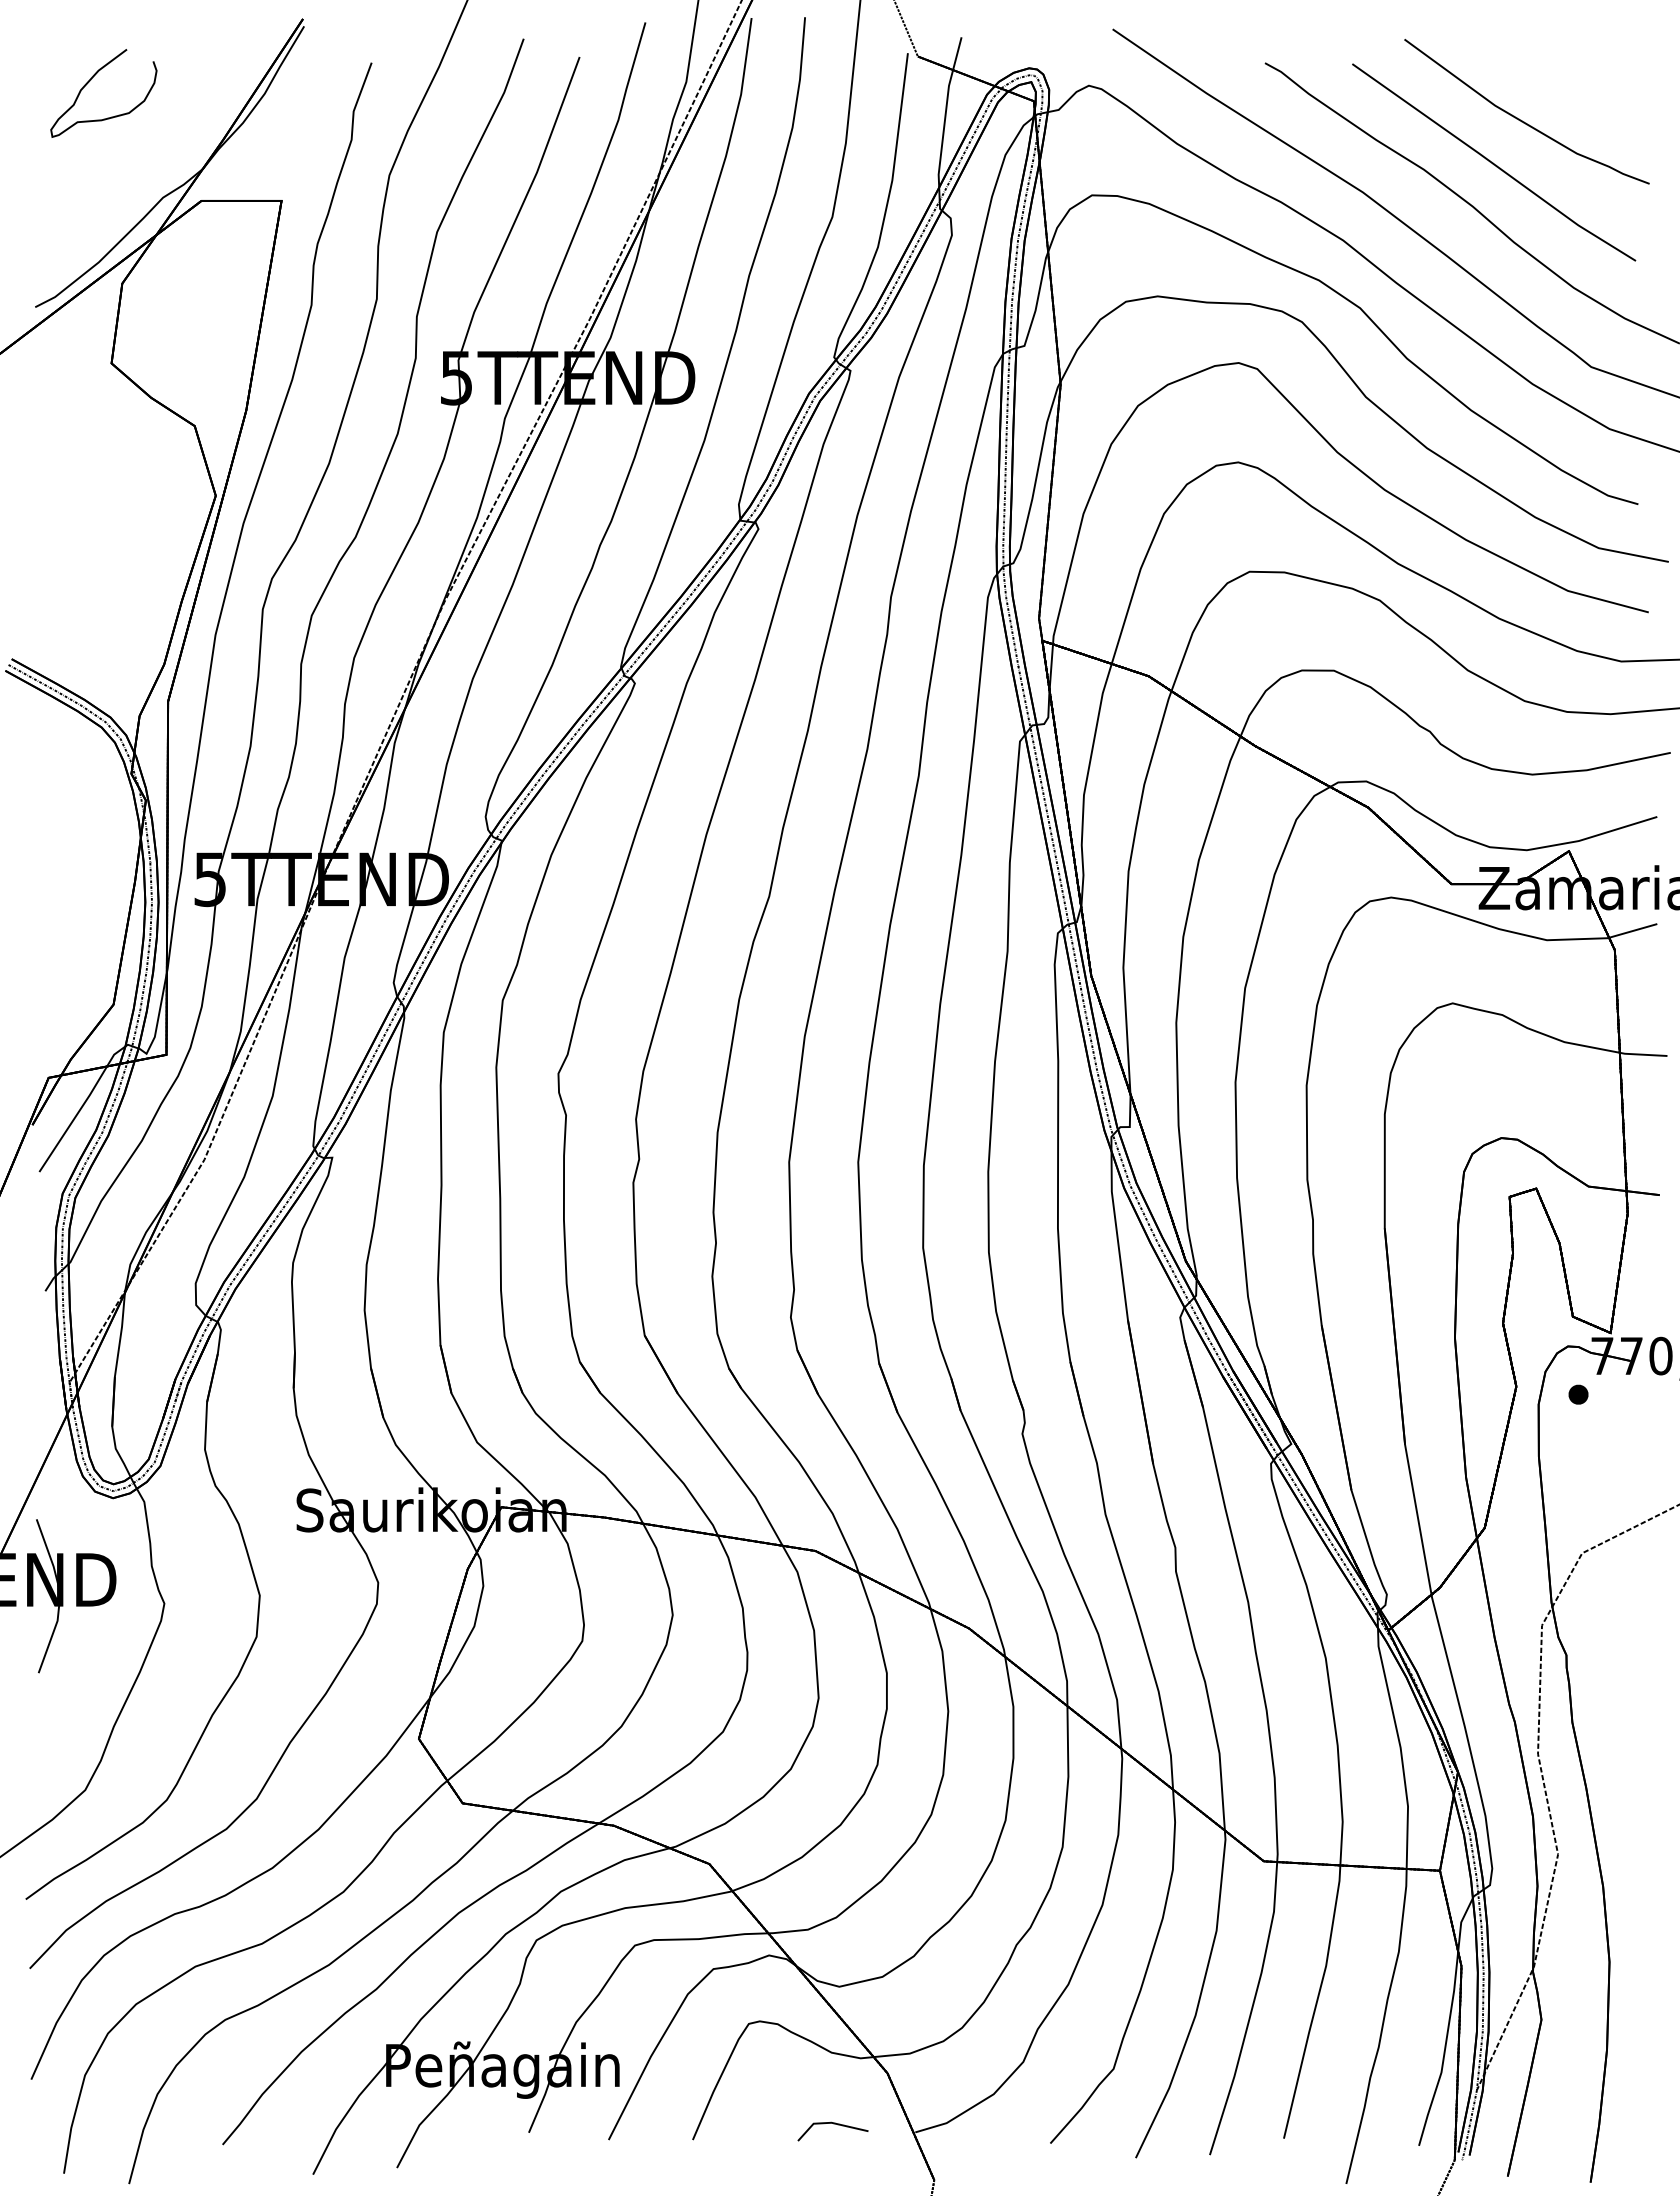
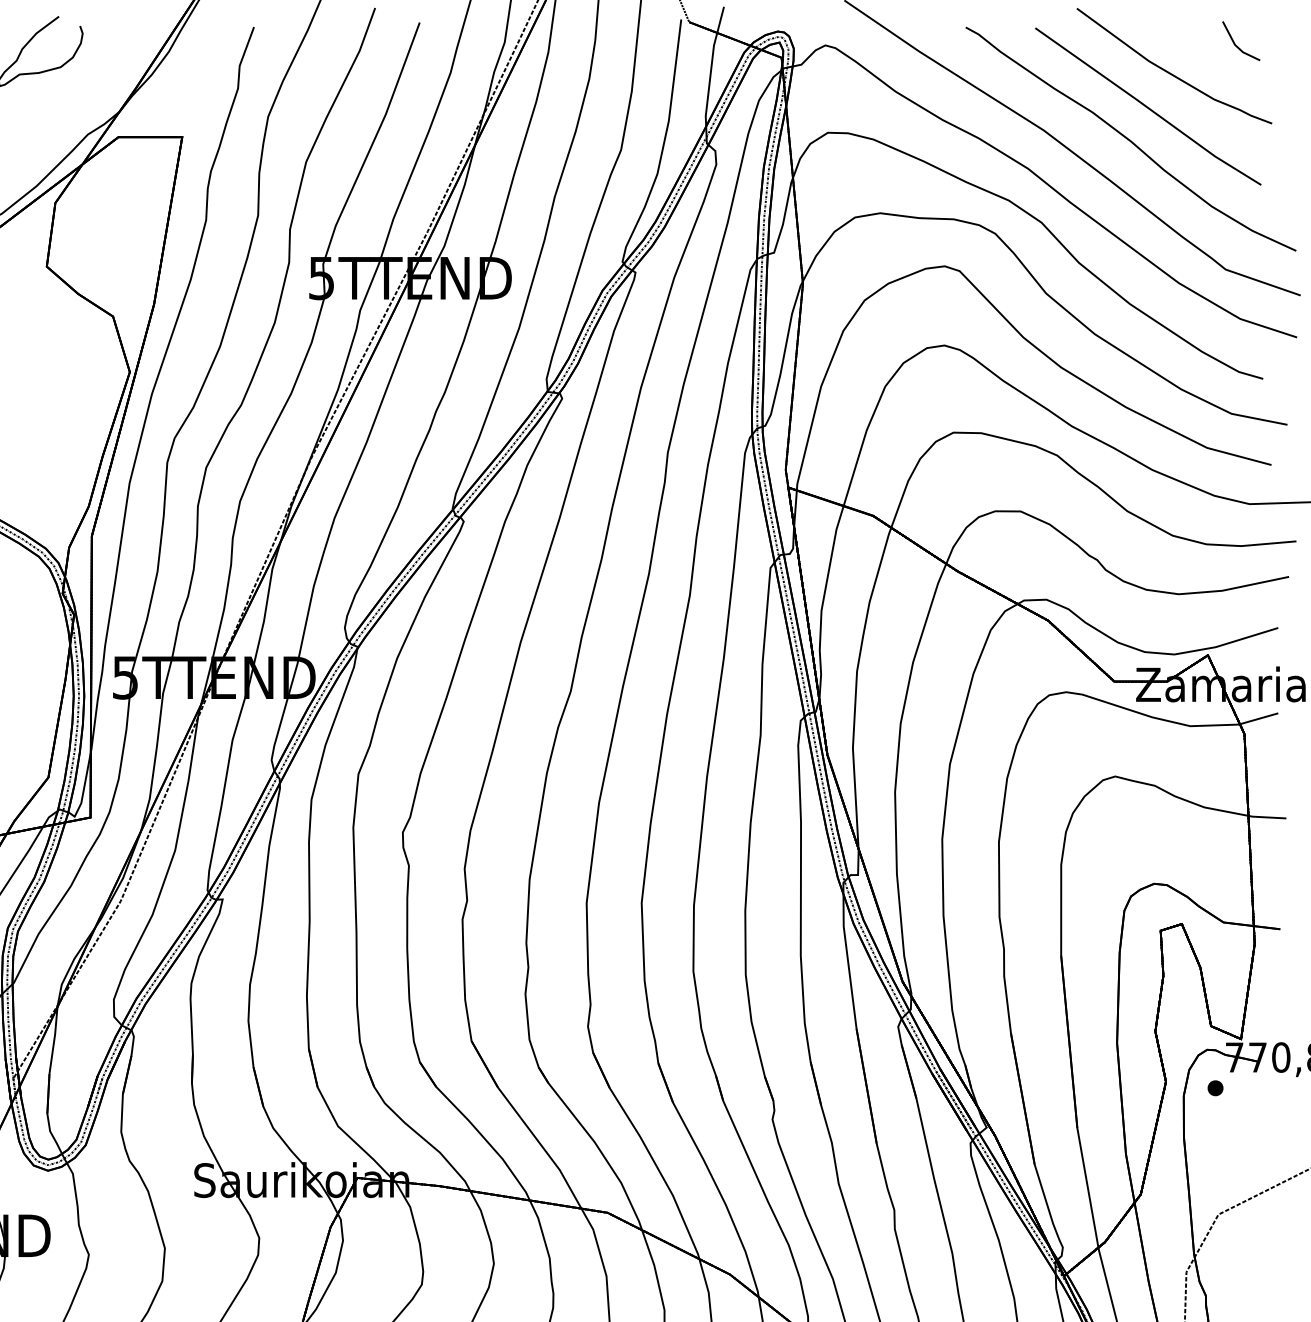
line: (1603, 83) -> (1235, 43), added

